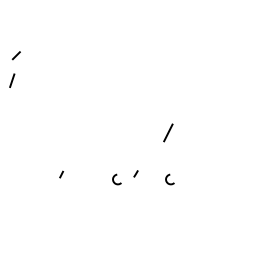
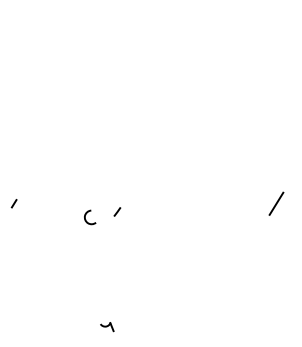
line: (168, 132) -> (276, 203), moved
arc: (167, 180) -> (160, 224), removed
part: (135, 256) -> (106, 326), added

